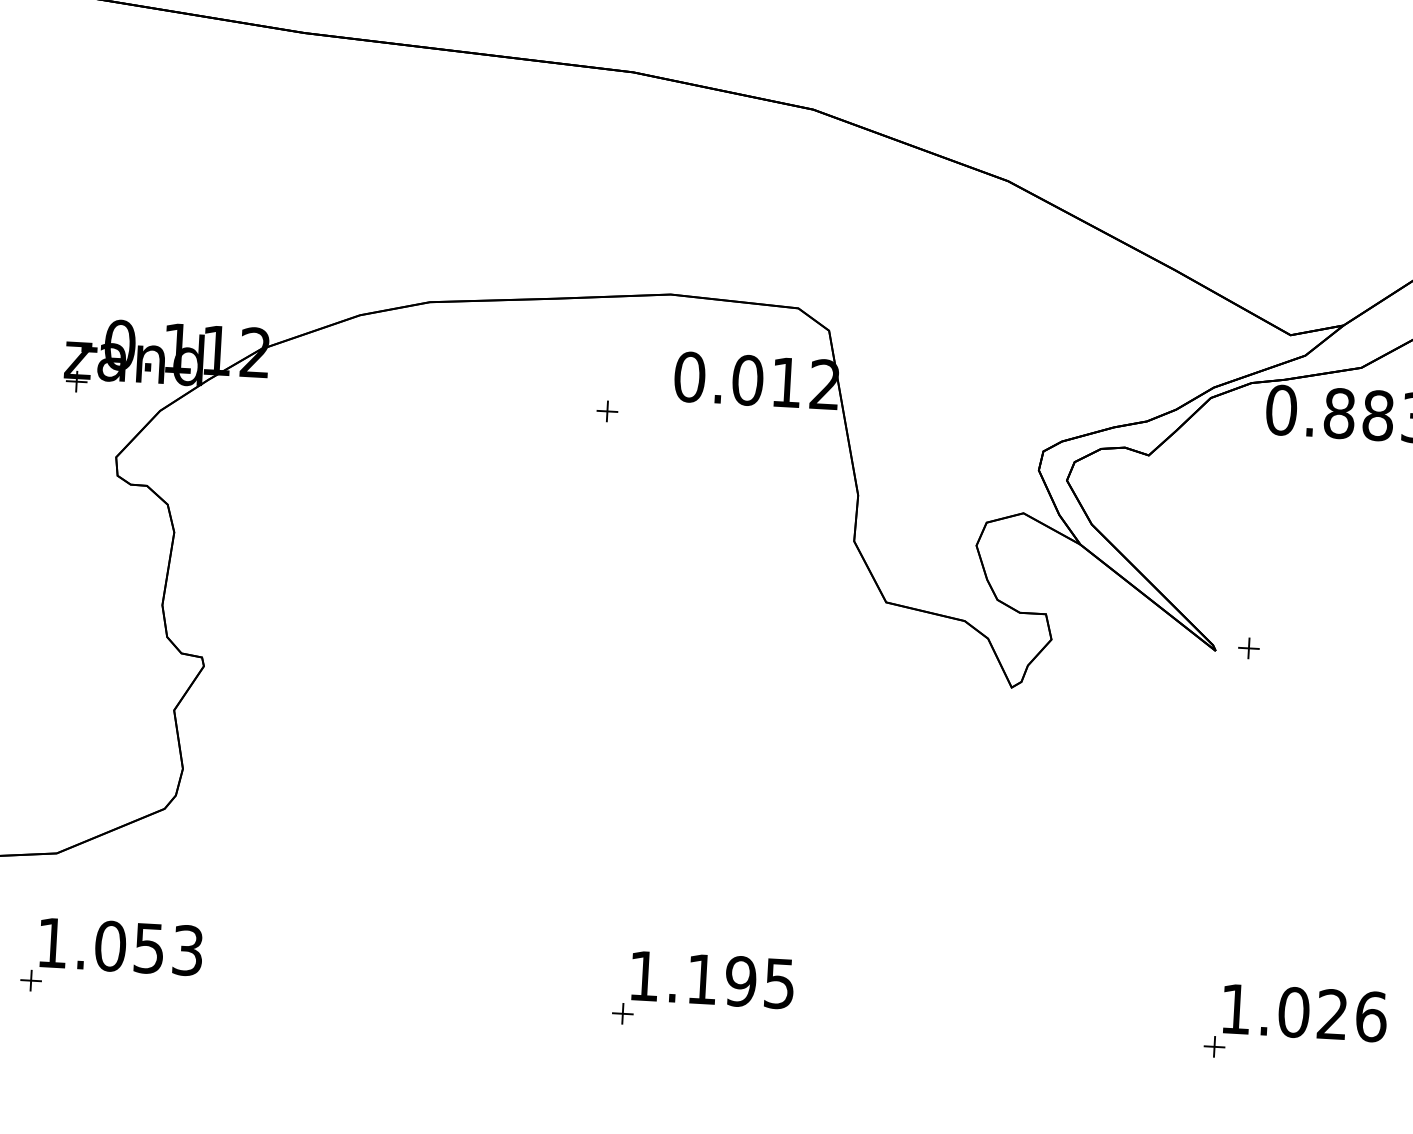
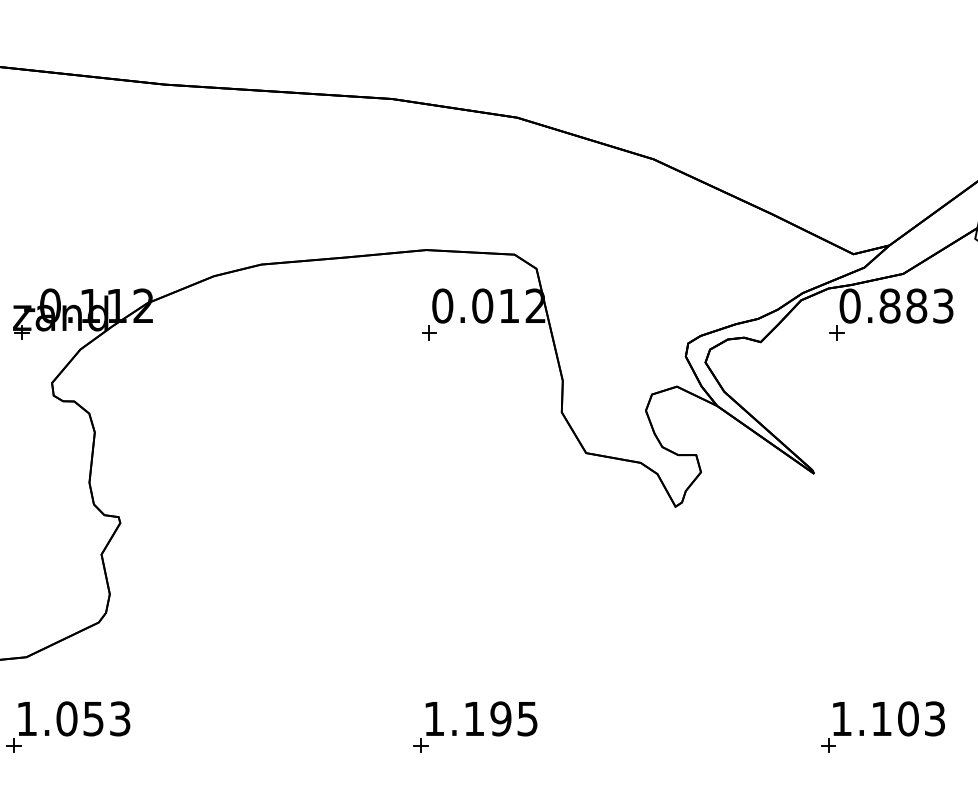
part: (607, 411) -> (429, 332), moved
part: (1248, 648) -> (836, 332), moved
text: (1332, 1014) -> (908, 718), 1.026 -> 1.103

